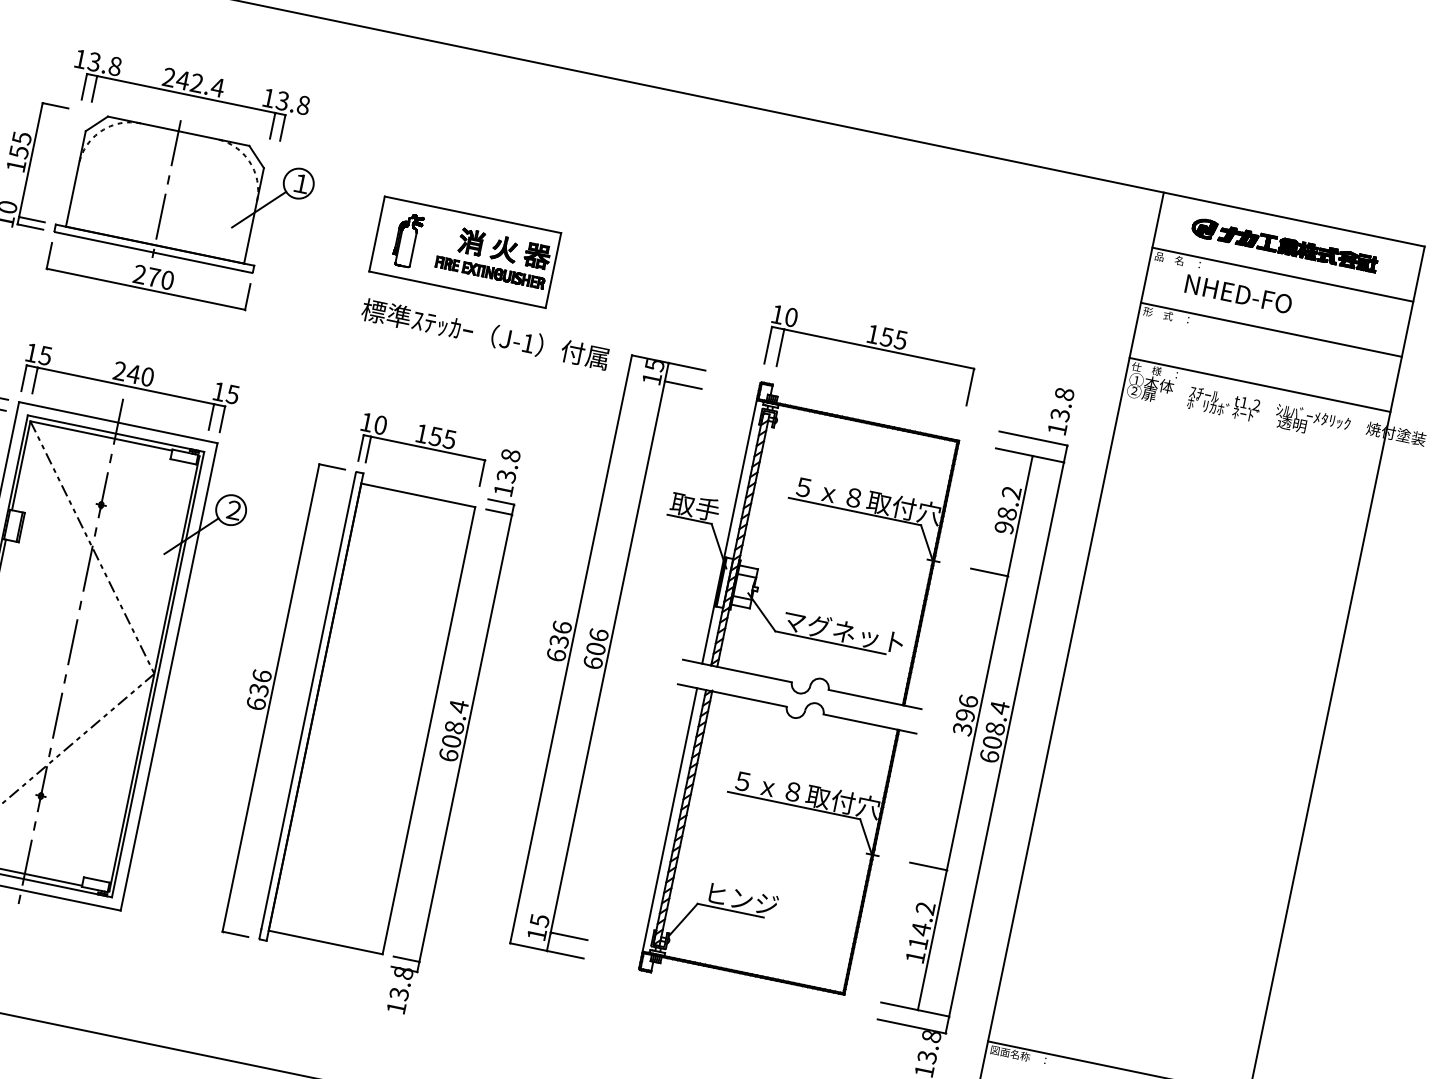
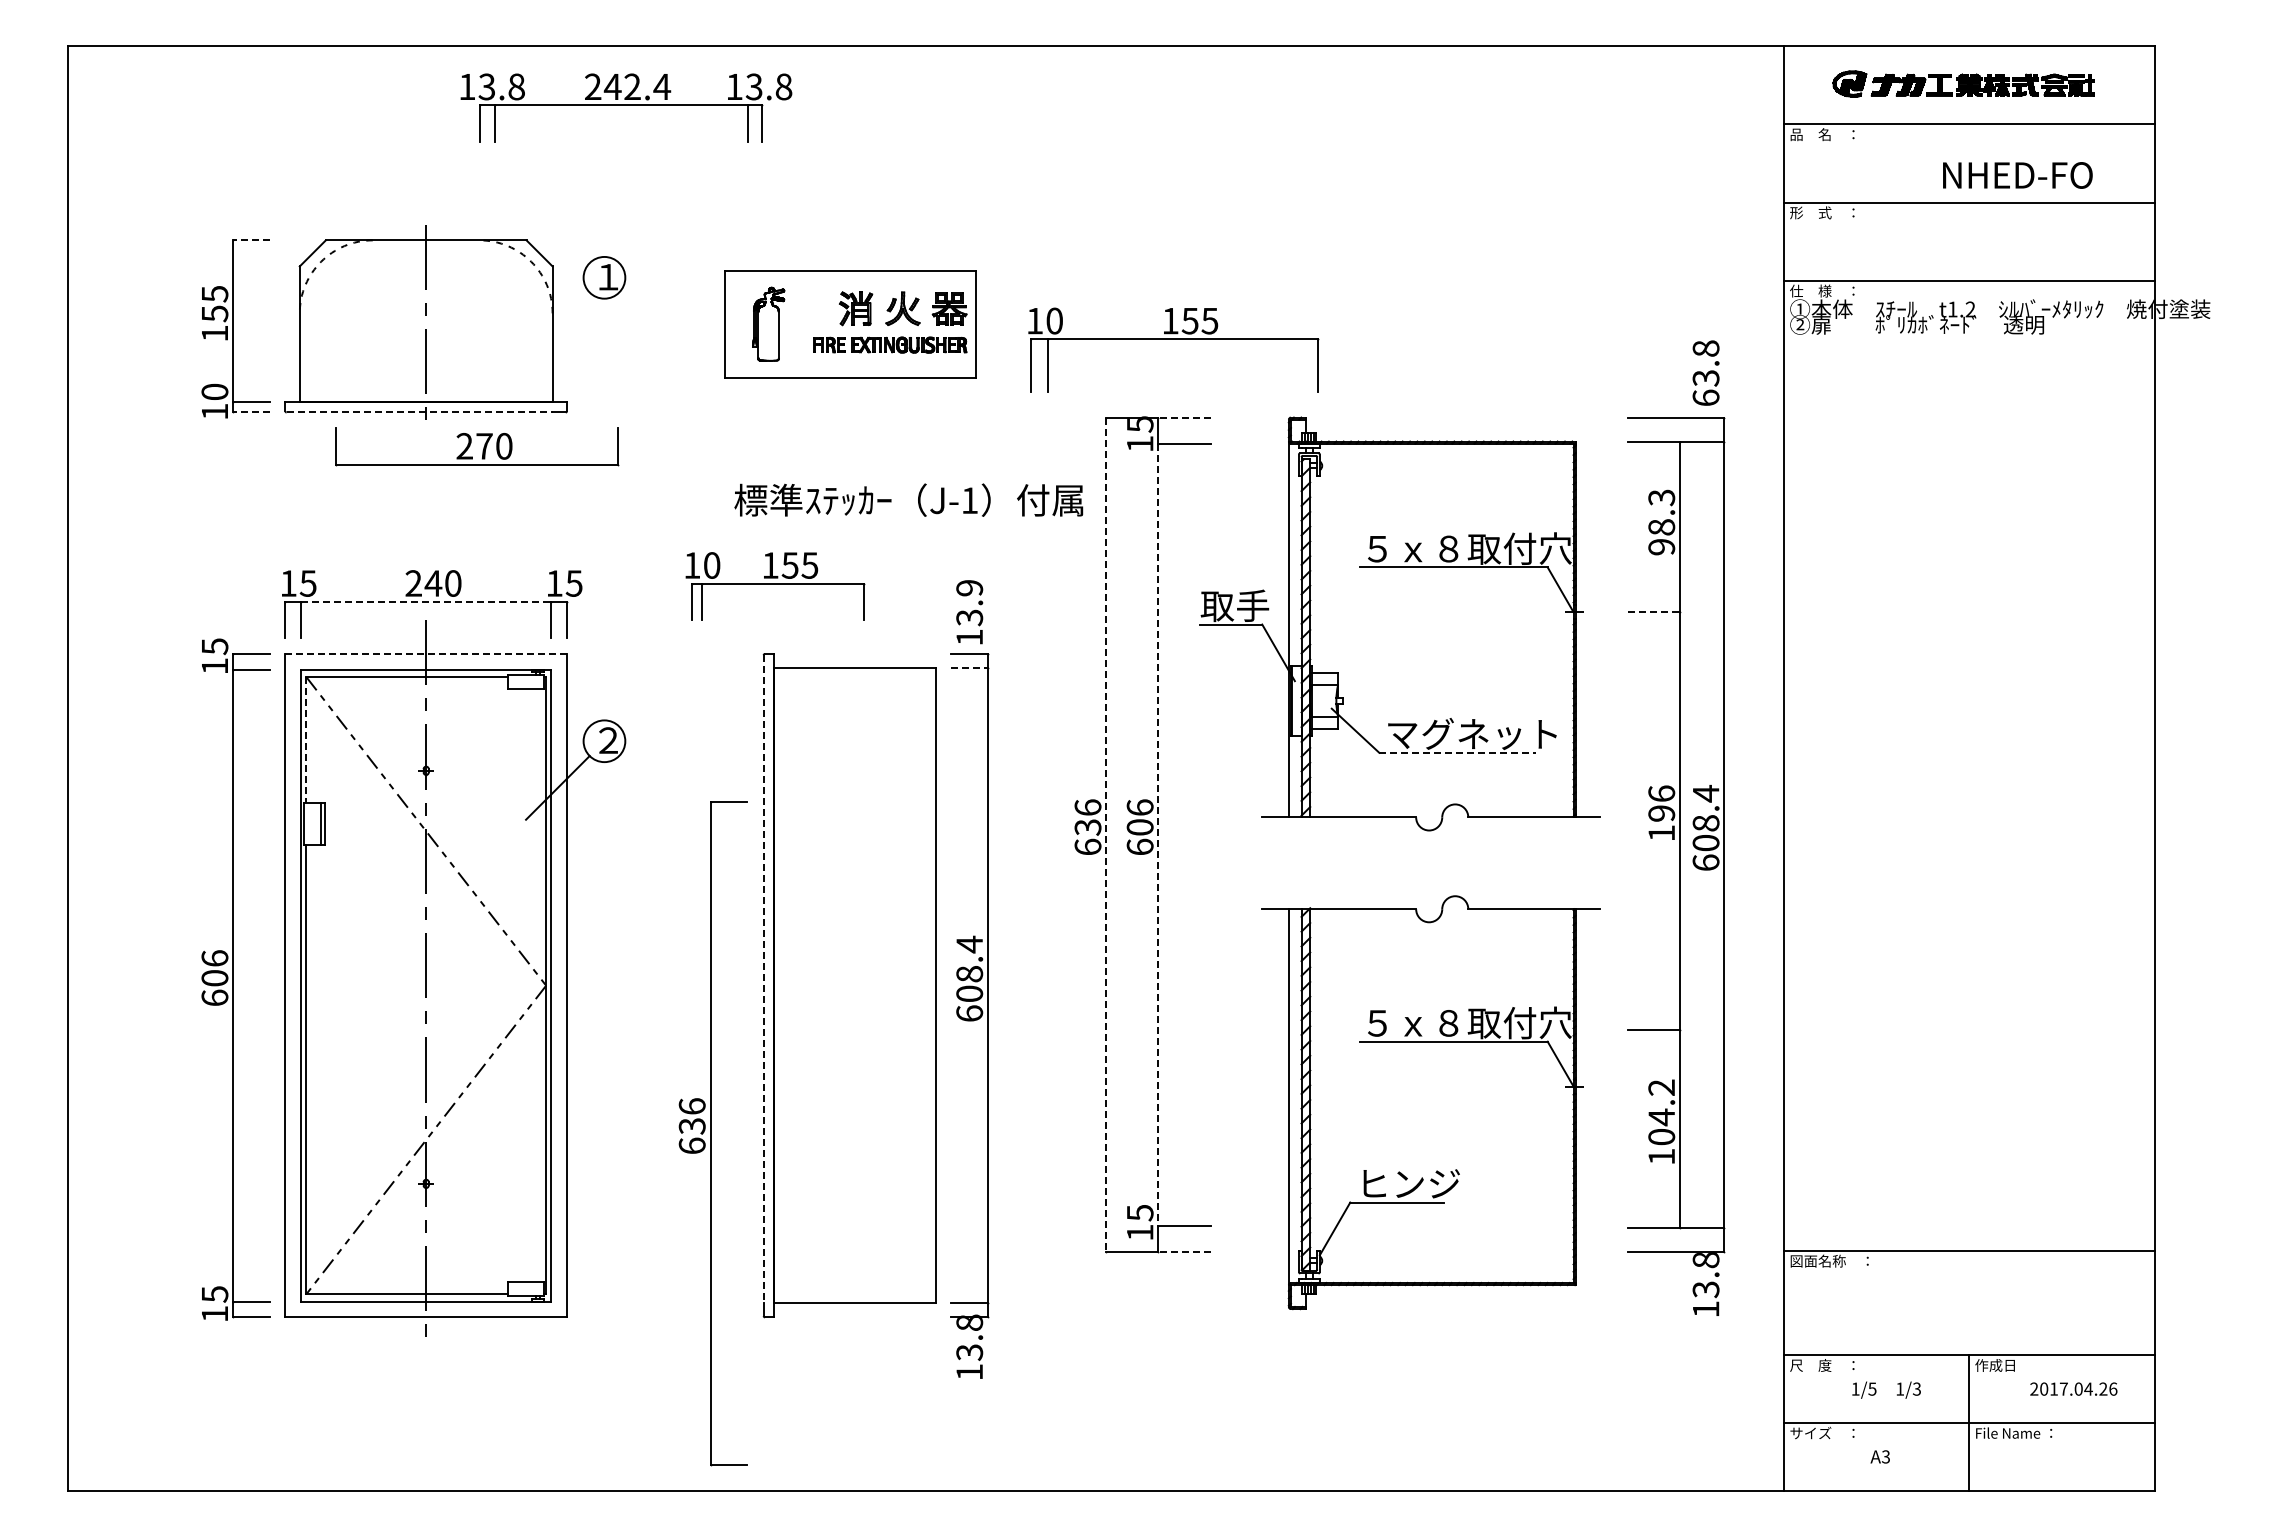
part: (189, 96) -> (626, 107), moved
line: (54, 105) -> (250, 240), solid -> dashed
line: (258, 209) -> (557, 324), removed
line: (29, 226) -> (250, 412), solid -> dashed
line: (148, 251) -> (419, 412), solid -> dashed
part: (152, 278) -> (483, 447), moved
text: (1238, 294) -> (2017, 175), moved
text: (485, 333) -> (908, 499), moved
part: (872, 347) -> (1173, 339), moved
line: (687, 366) -> (1184, 417), solid -> dashed
line: (126, 385) -> (426, 601), solid -> dashed
line: (118, 422) -> (426, 653), solid -> dashed
text: (1057, 428) -> (1705, 397), 13.8 -> 63.8
part: (422, 449) -> (775, 586), moved
text: (510, 455) -> (969, 587), 13.8 -> 13.9
line: (21, 466) -> (306, 740), solid -> dashed
text: (1011, 492) -> (1661, 497), 98.2 -> 98.3
line: (499, 512) -> (970, 668), solid -> dashed
line: (989, 572) -> (1654, 612), solid -> dashed
line: (831, 642) -> (1458, 752), solid -> dashed
line: (571, 649) -> (1106, 835), solid -> dashed
line: (607, 657) -> (1158, 835), solid -> dashed
part: (272, 698) -> (712, 1133), moved
line: (308, 701) -> (763, 979), solid -> dashed
text: (962, 729) -> (1661, 833), 396 -> 196
part: (768, 845) -> (1430, 1102), moved
text: (918, 943) -> (1661, 1137), 114.2 -> 104.2
line: (565, 954) -> (1184, 1252), solid -> dashed

